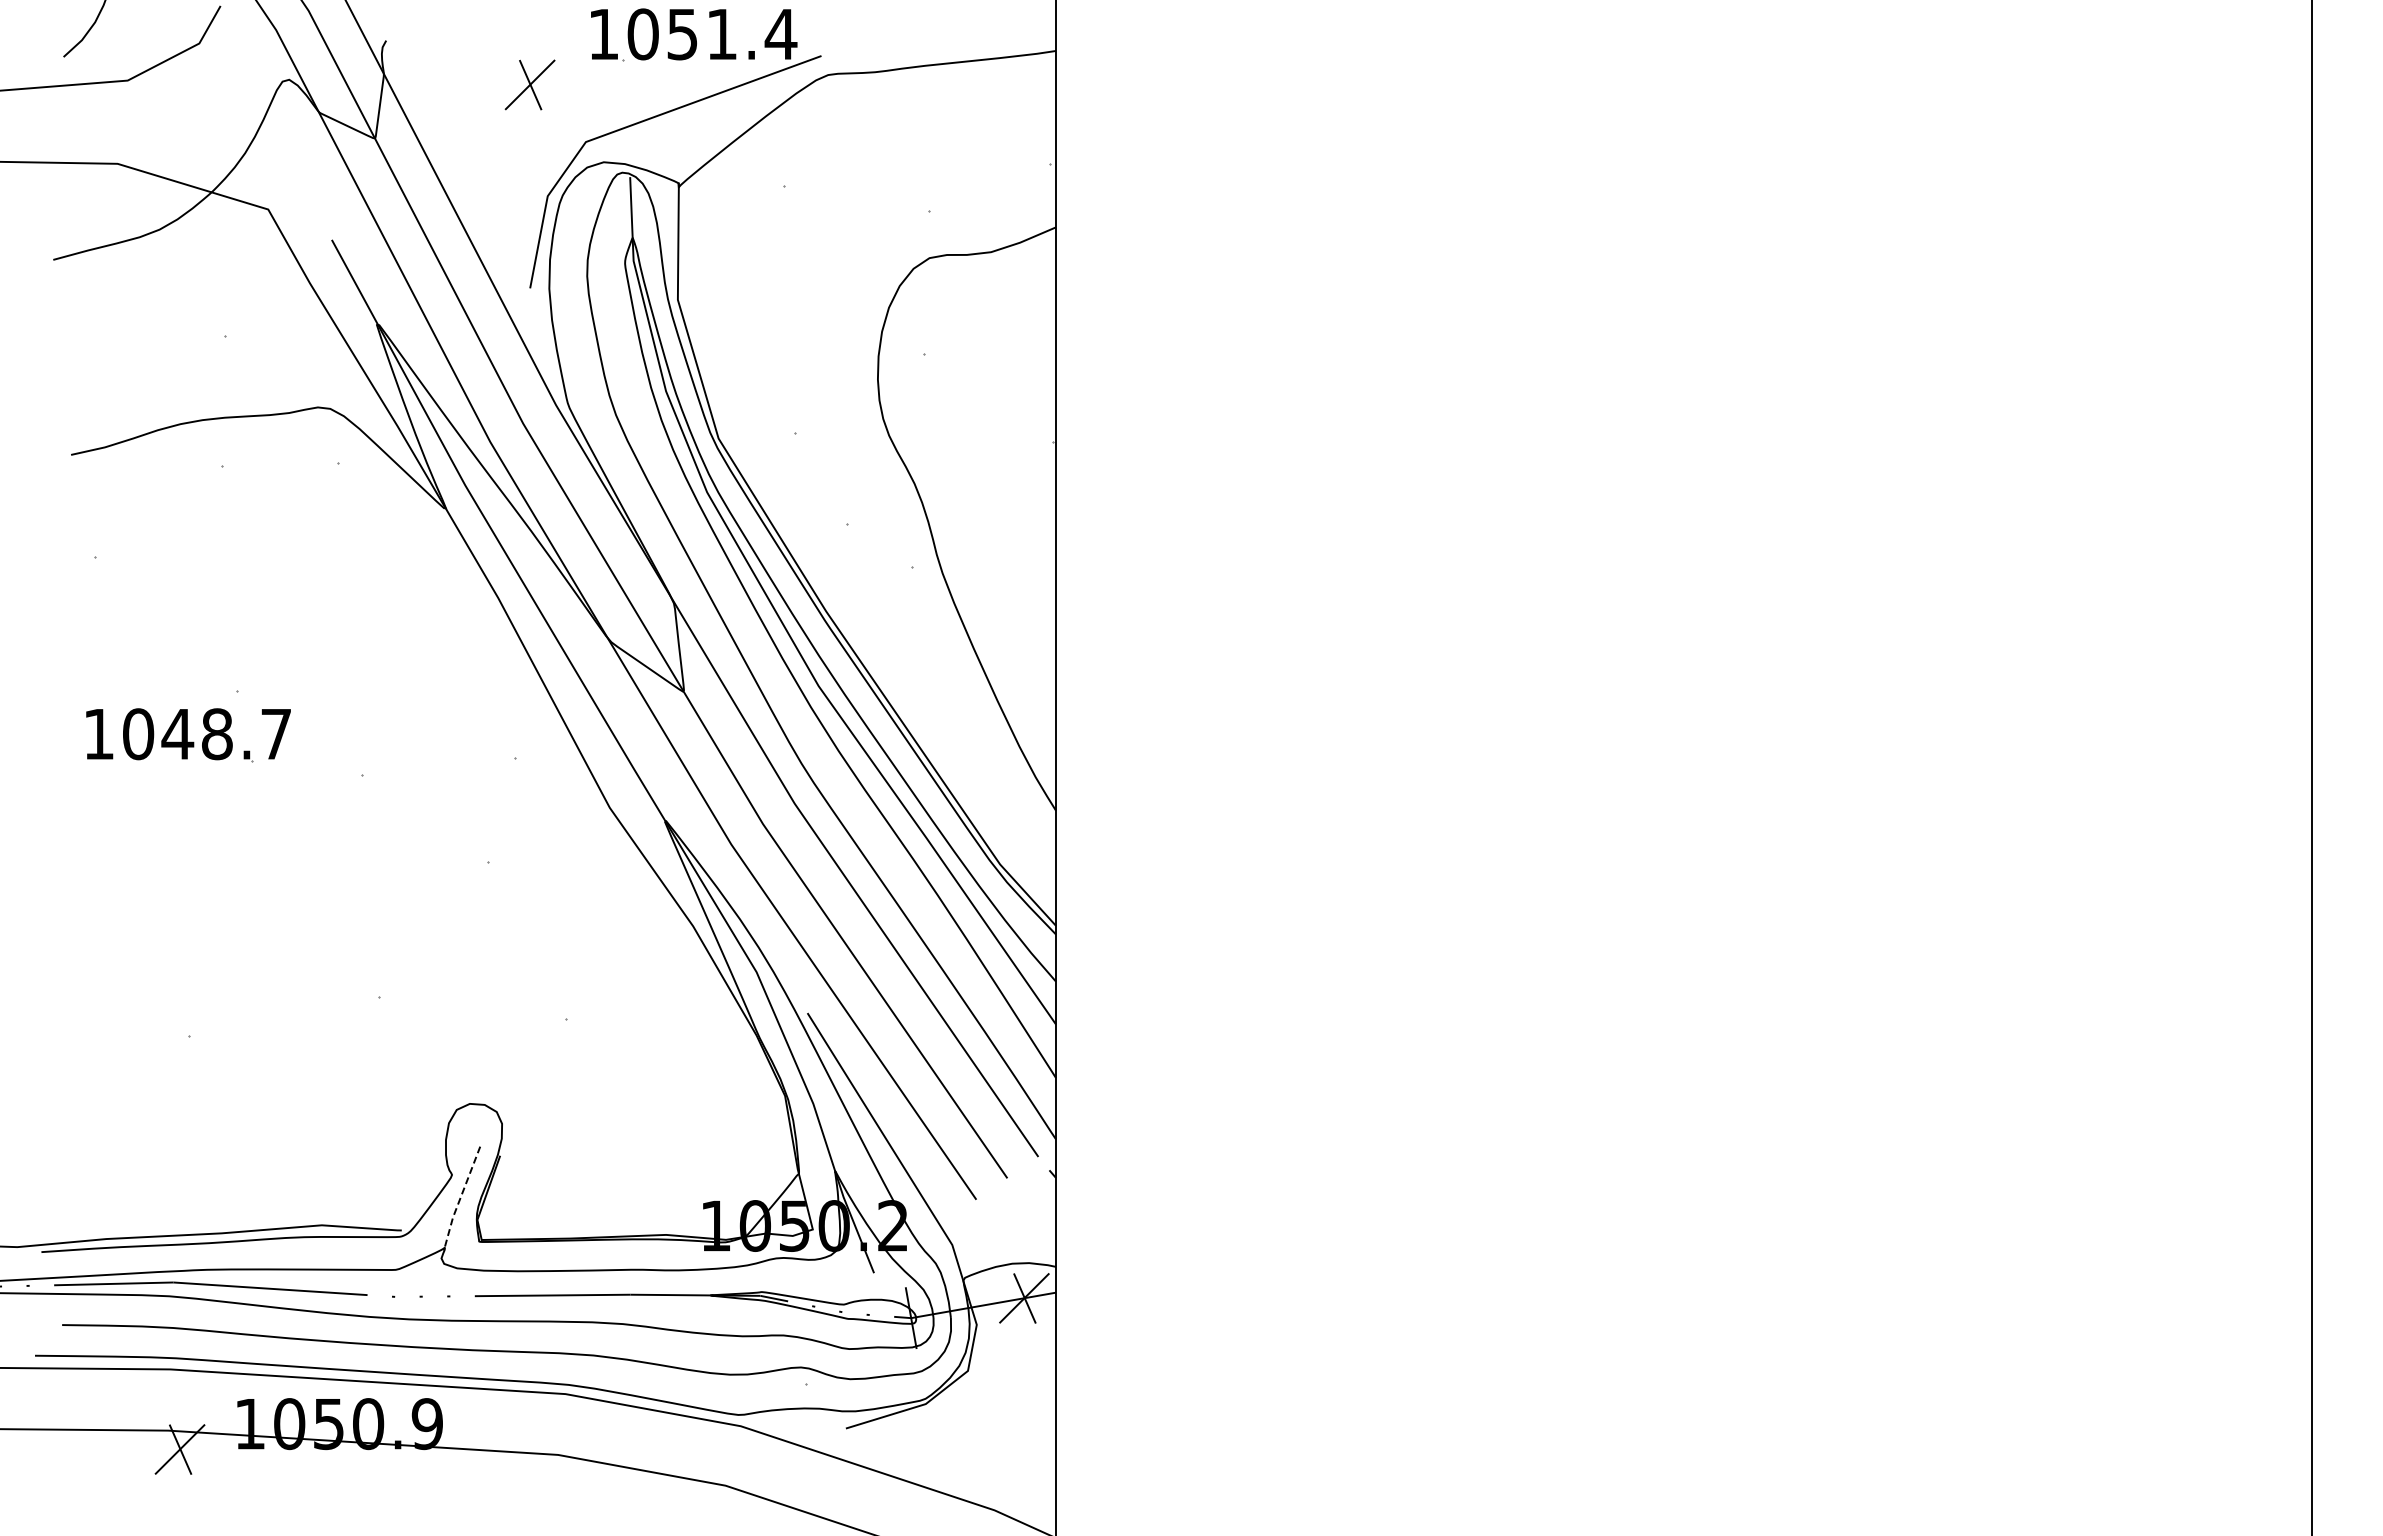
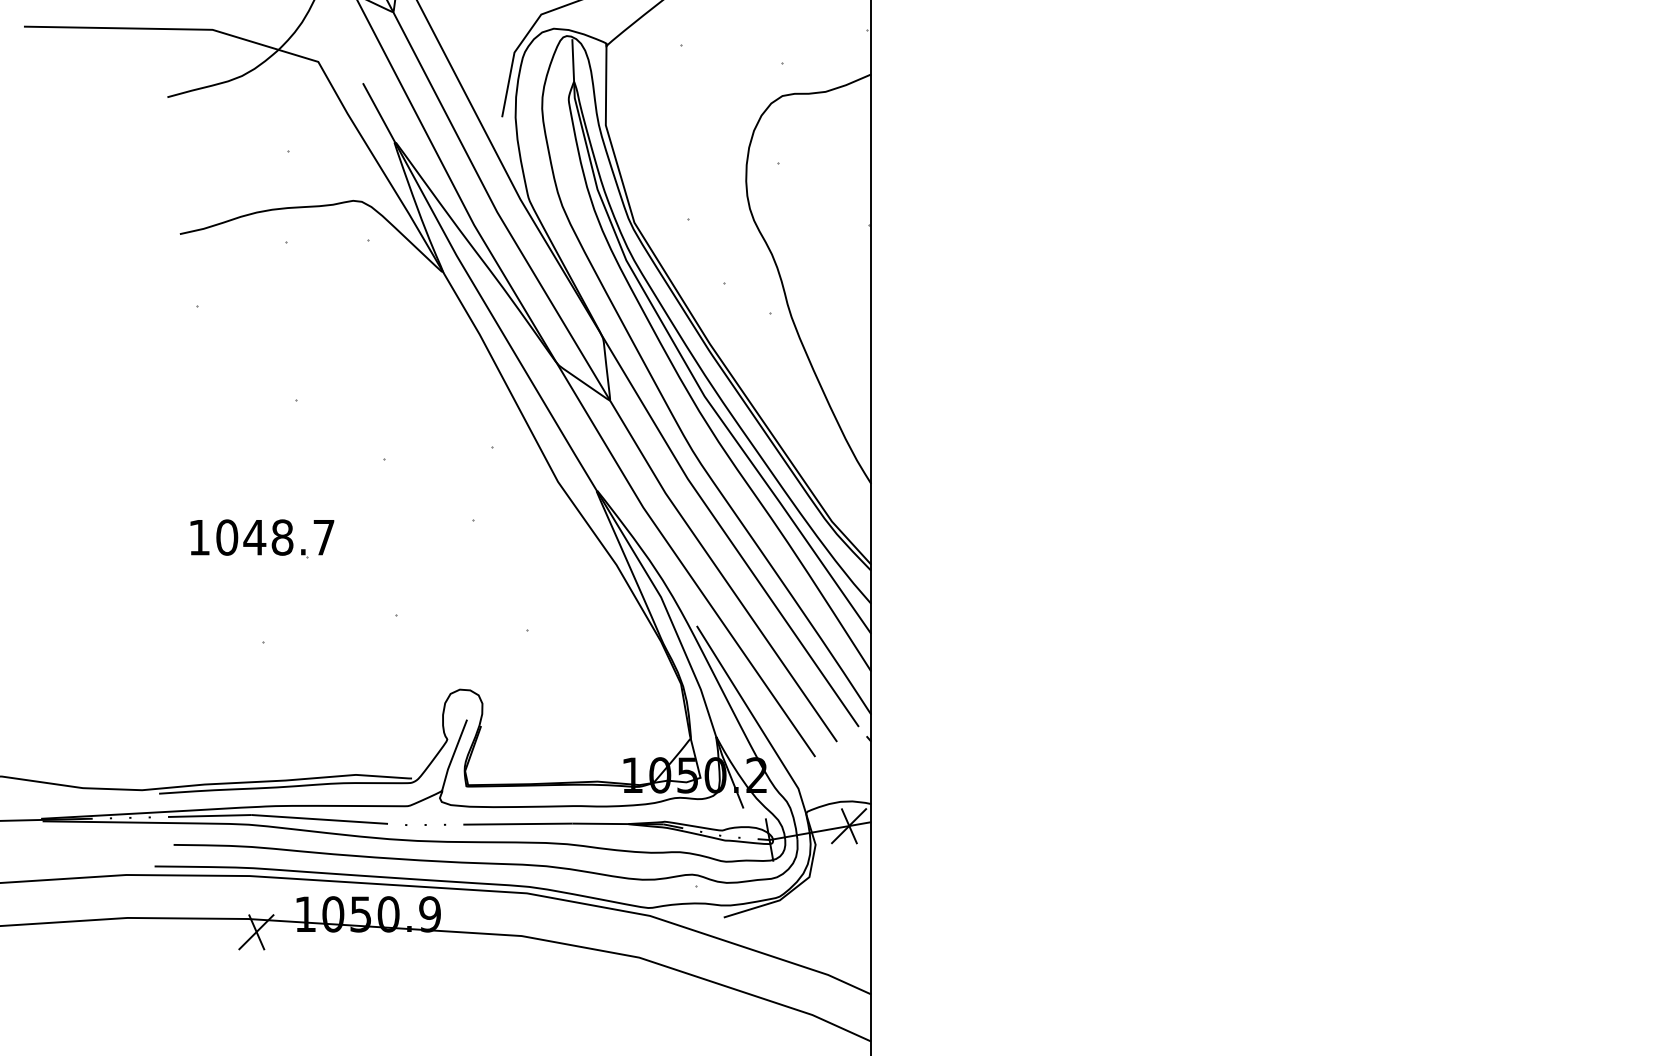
part: (188, 735) -> (262, 538), moved
line: (460, 1198) -> (453, 756), dashed -> solid

